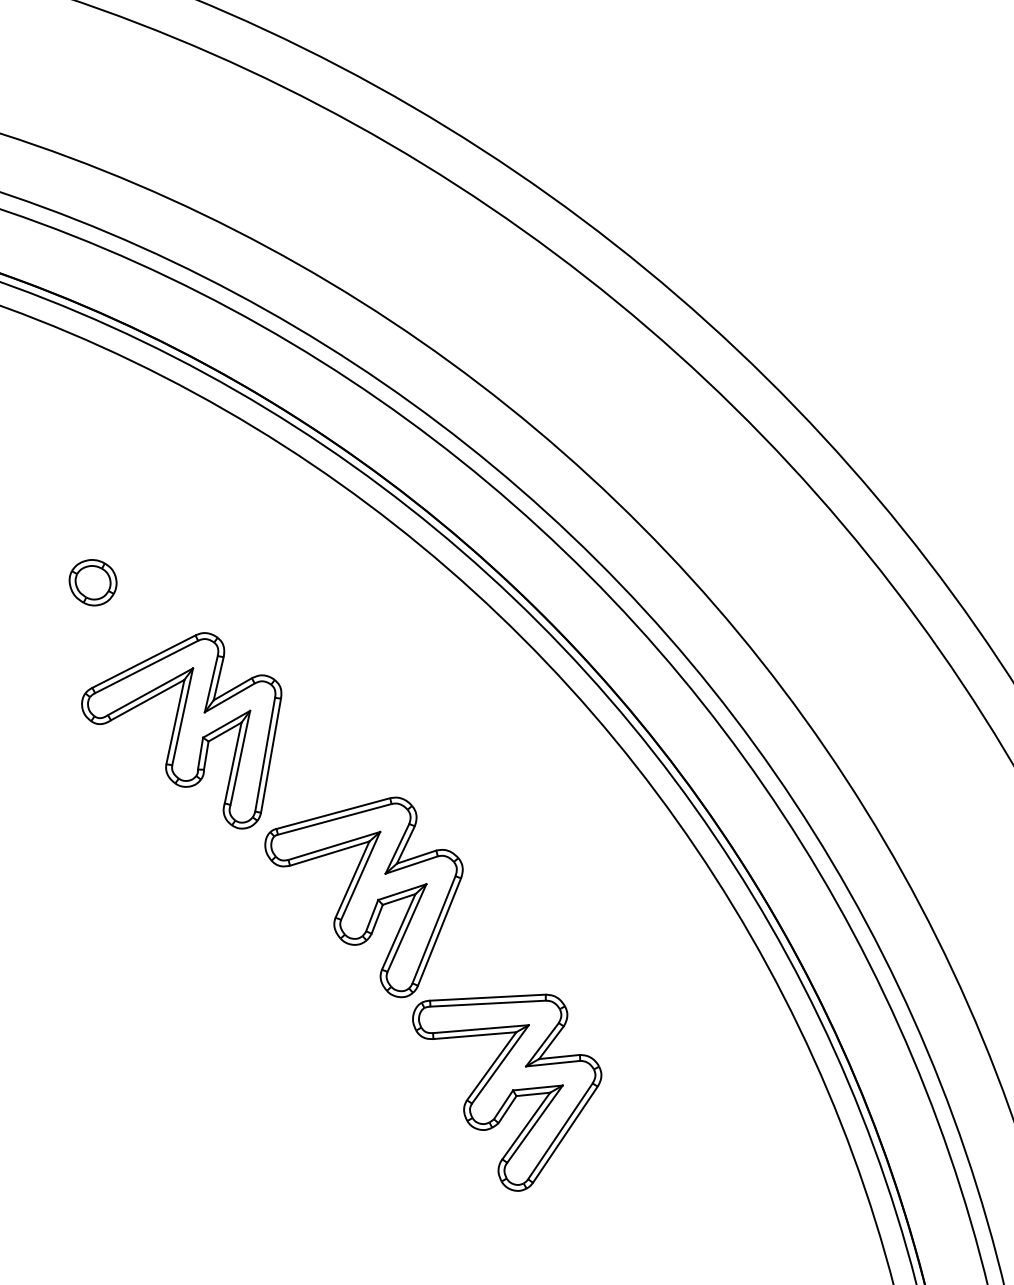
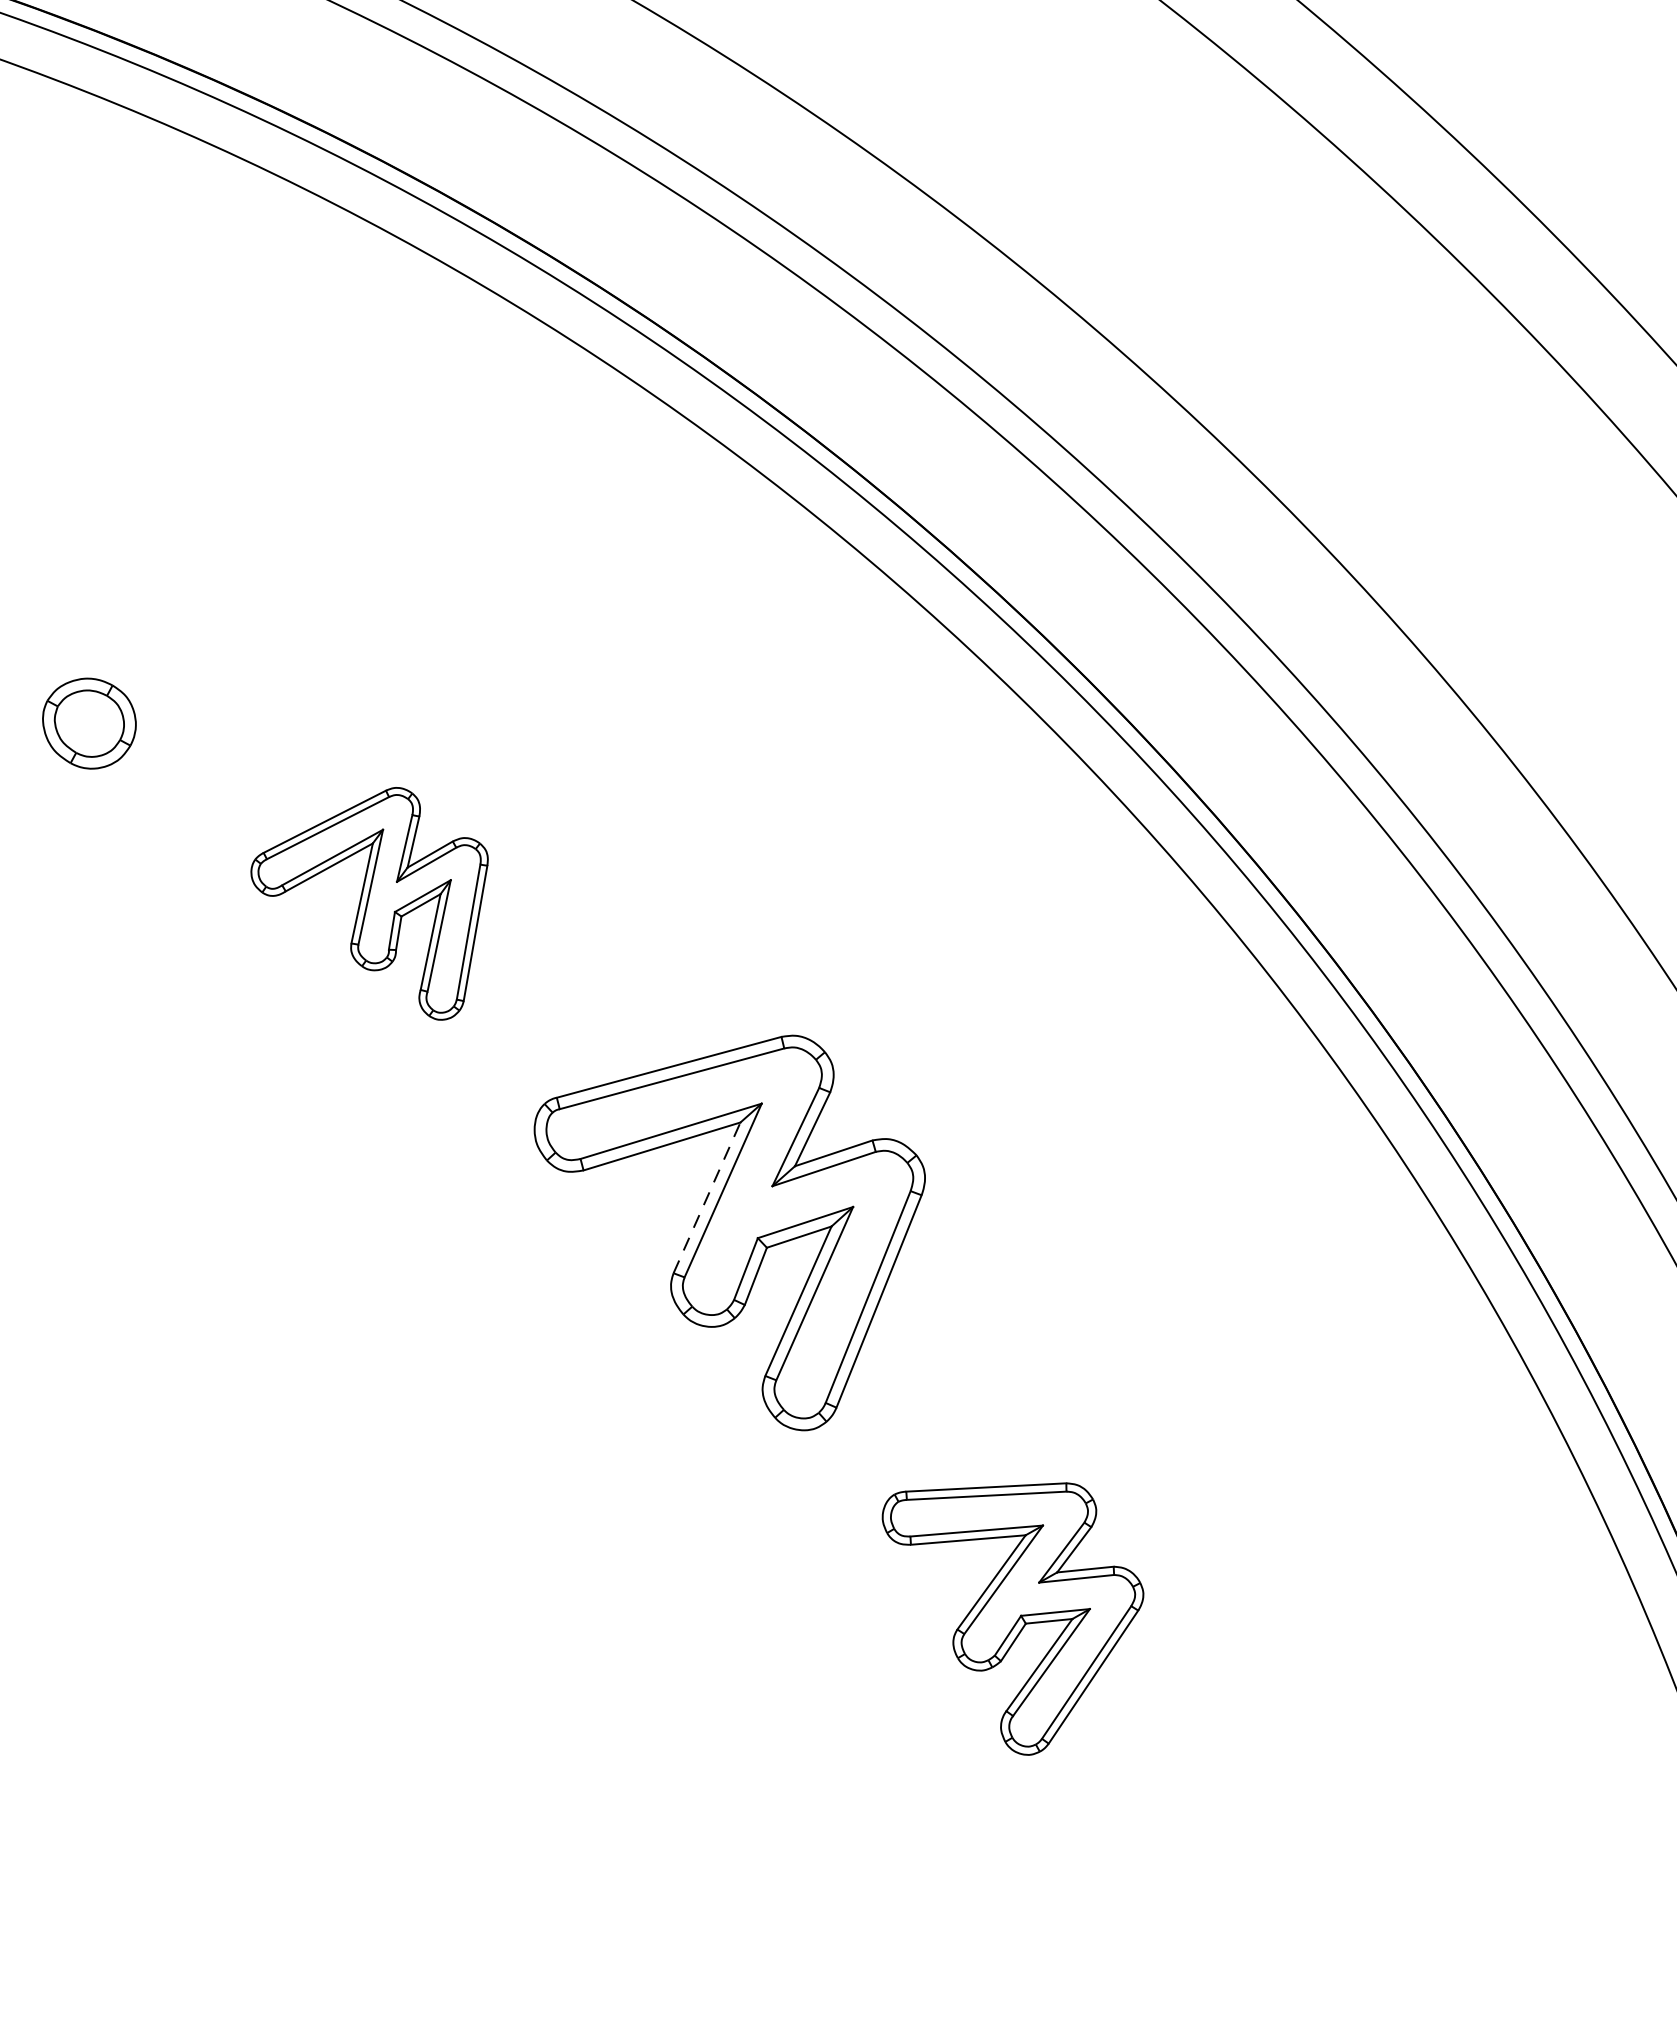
part: (92, 582) -> (88, 723), moved
part: (181, 730) -> (368, 903), size x0.6
line: (352, 879) -> (707, 1197), solid -> dashed
part: (507, 1092) -> (1013, 1618), size x0.7

